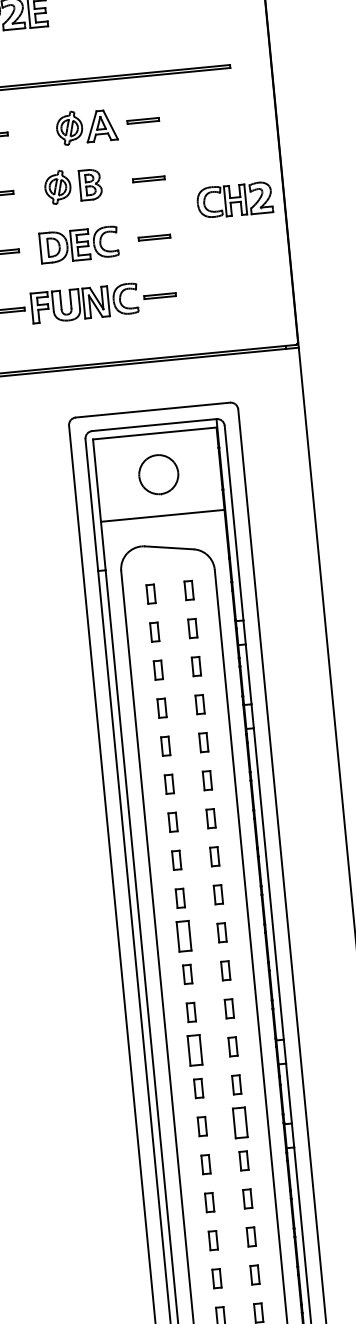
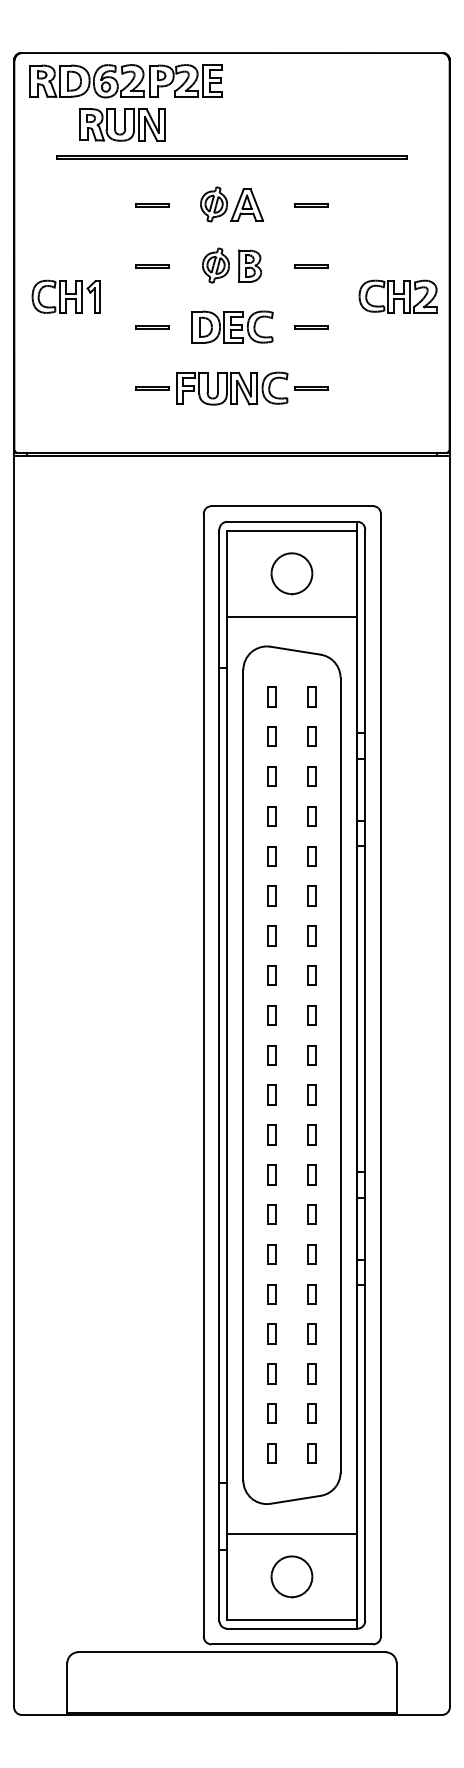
part: (86, 126) -> (231, 204), moved
part: (183, 936) -> (271, 1055), size x0.62
part: (194, 1050) -> (271, 1174), size x0.62
part: (240, 1122) -> (311, 1254), size x0.62

